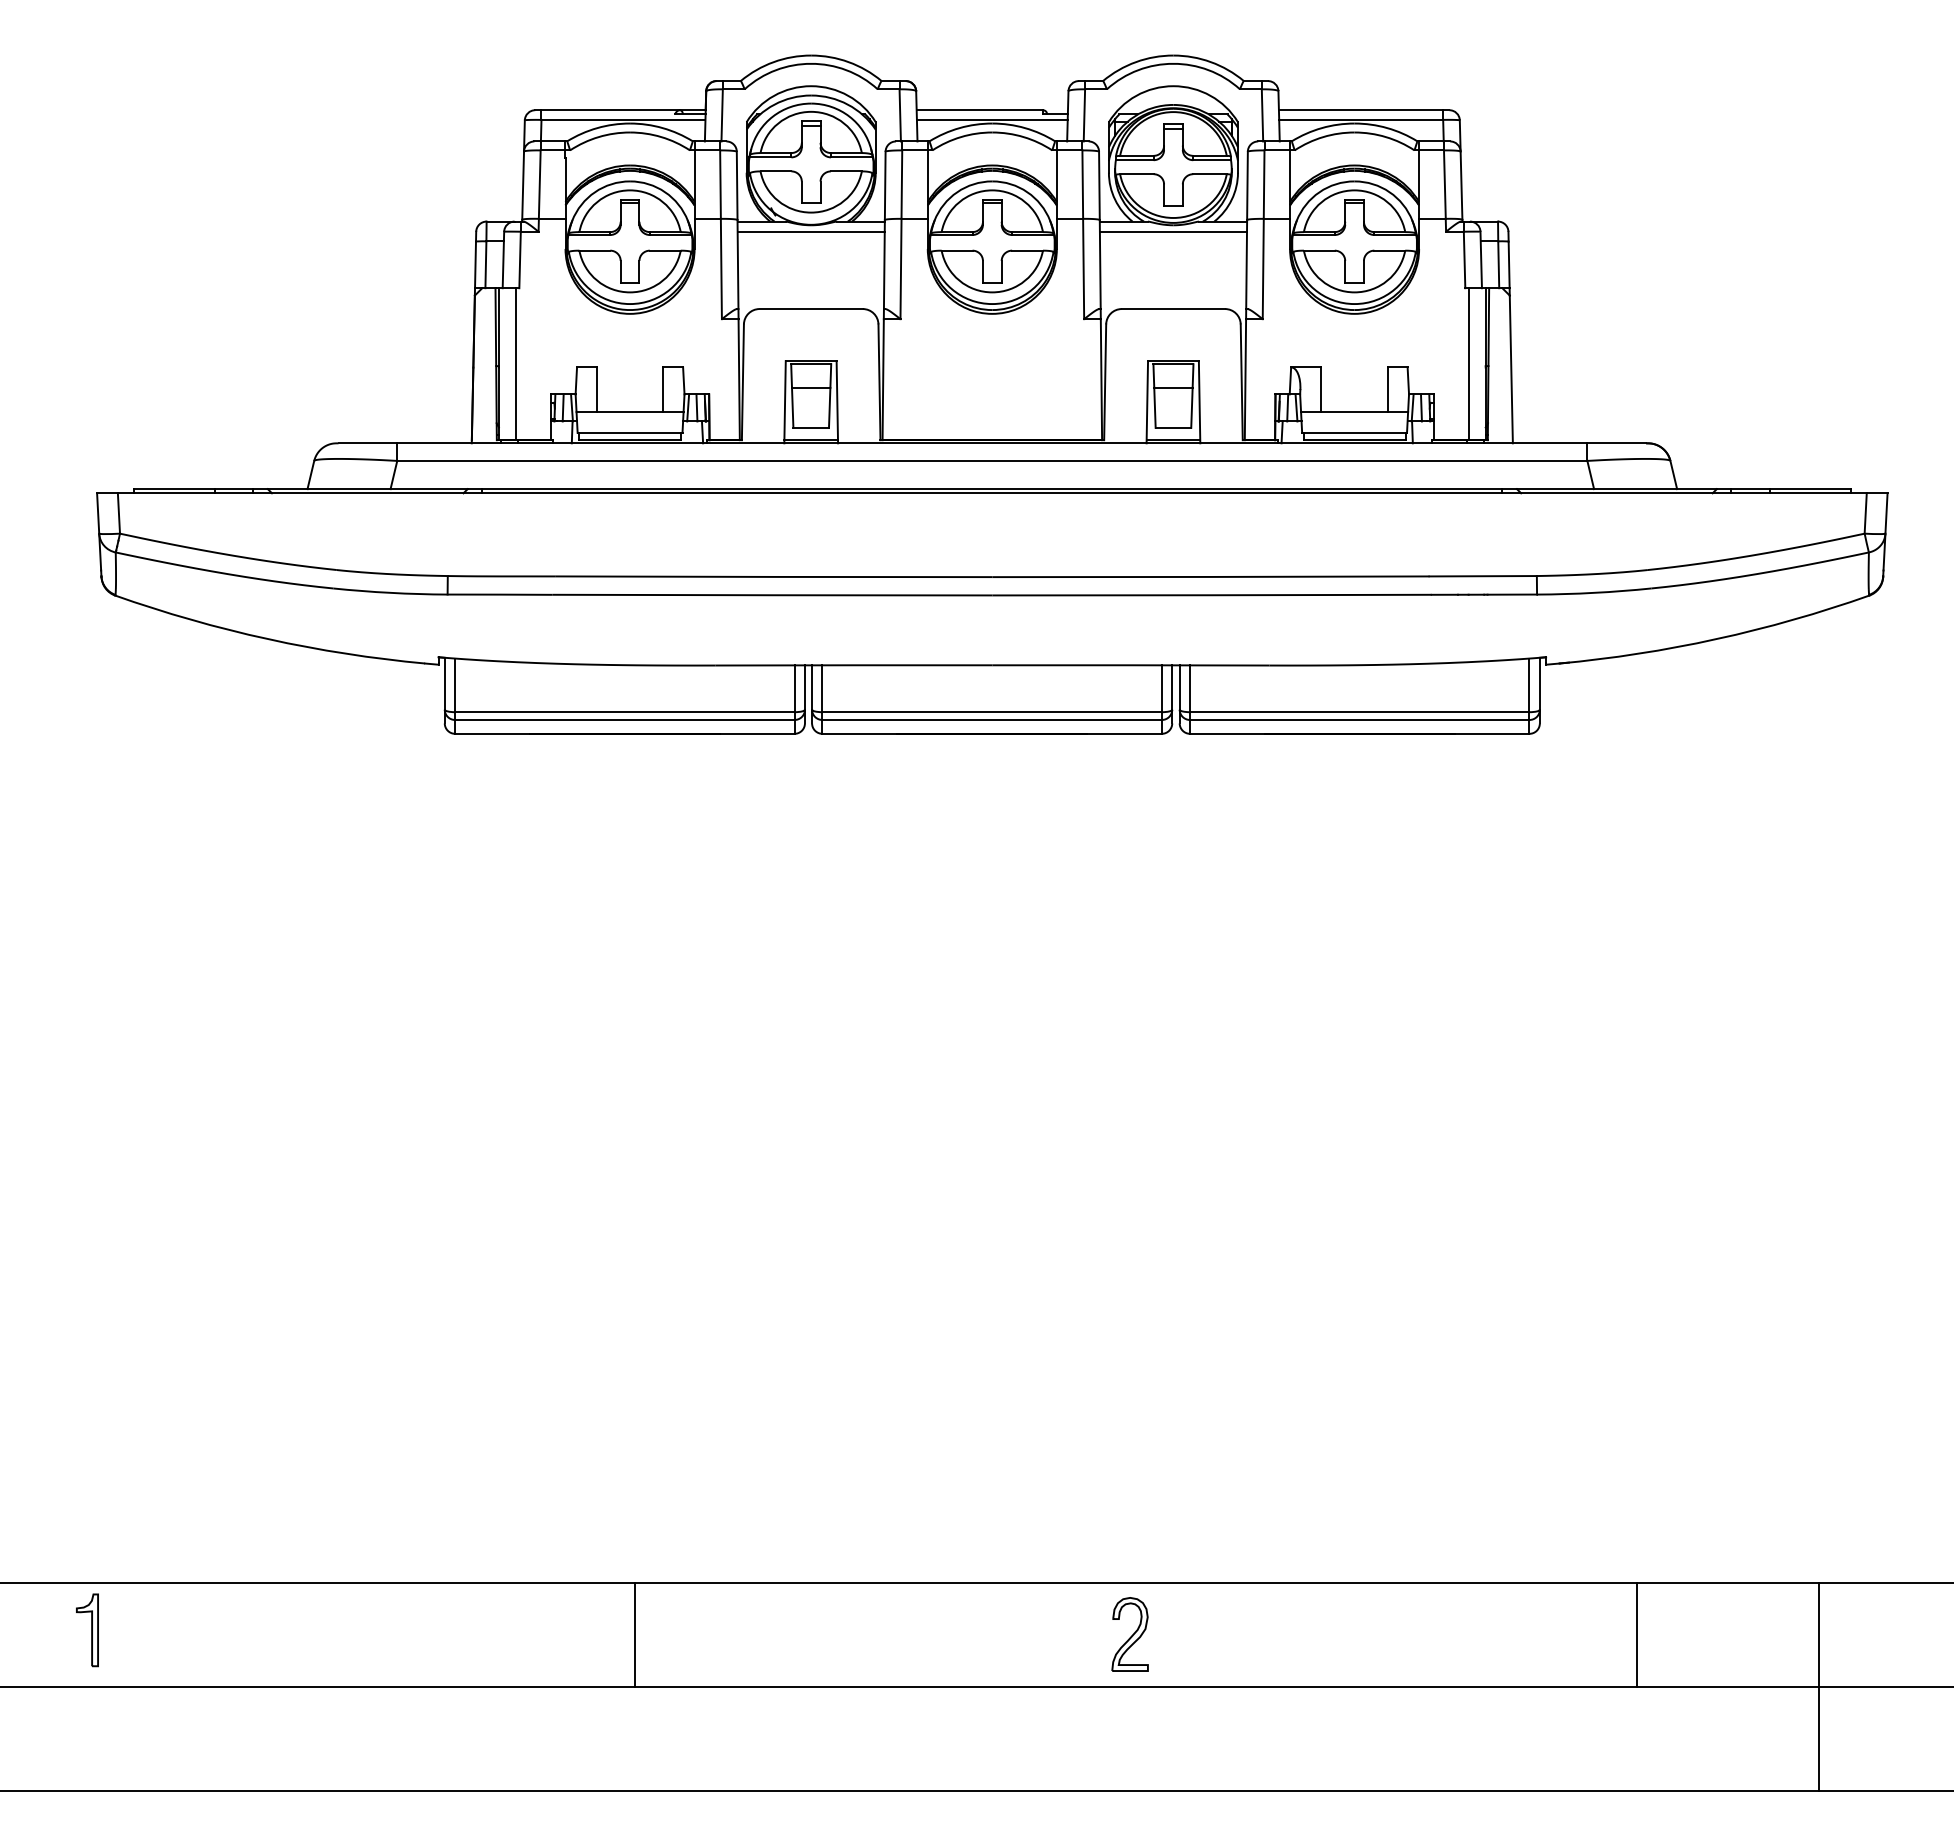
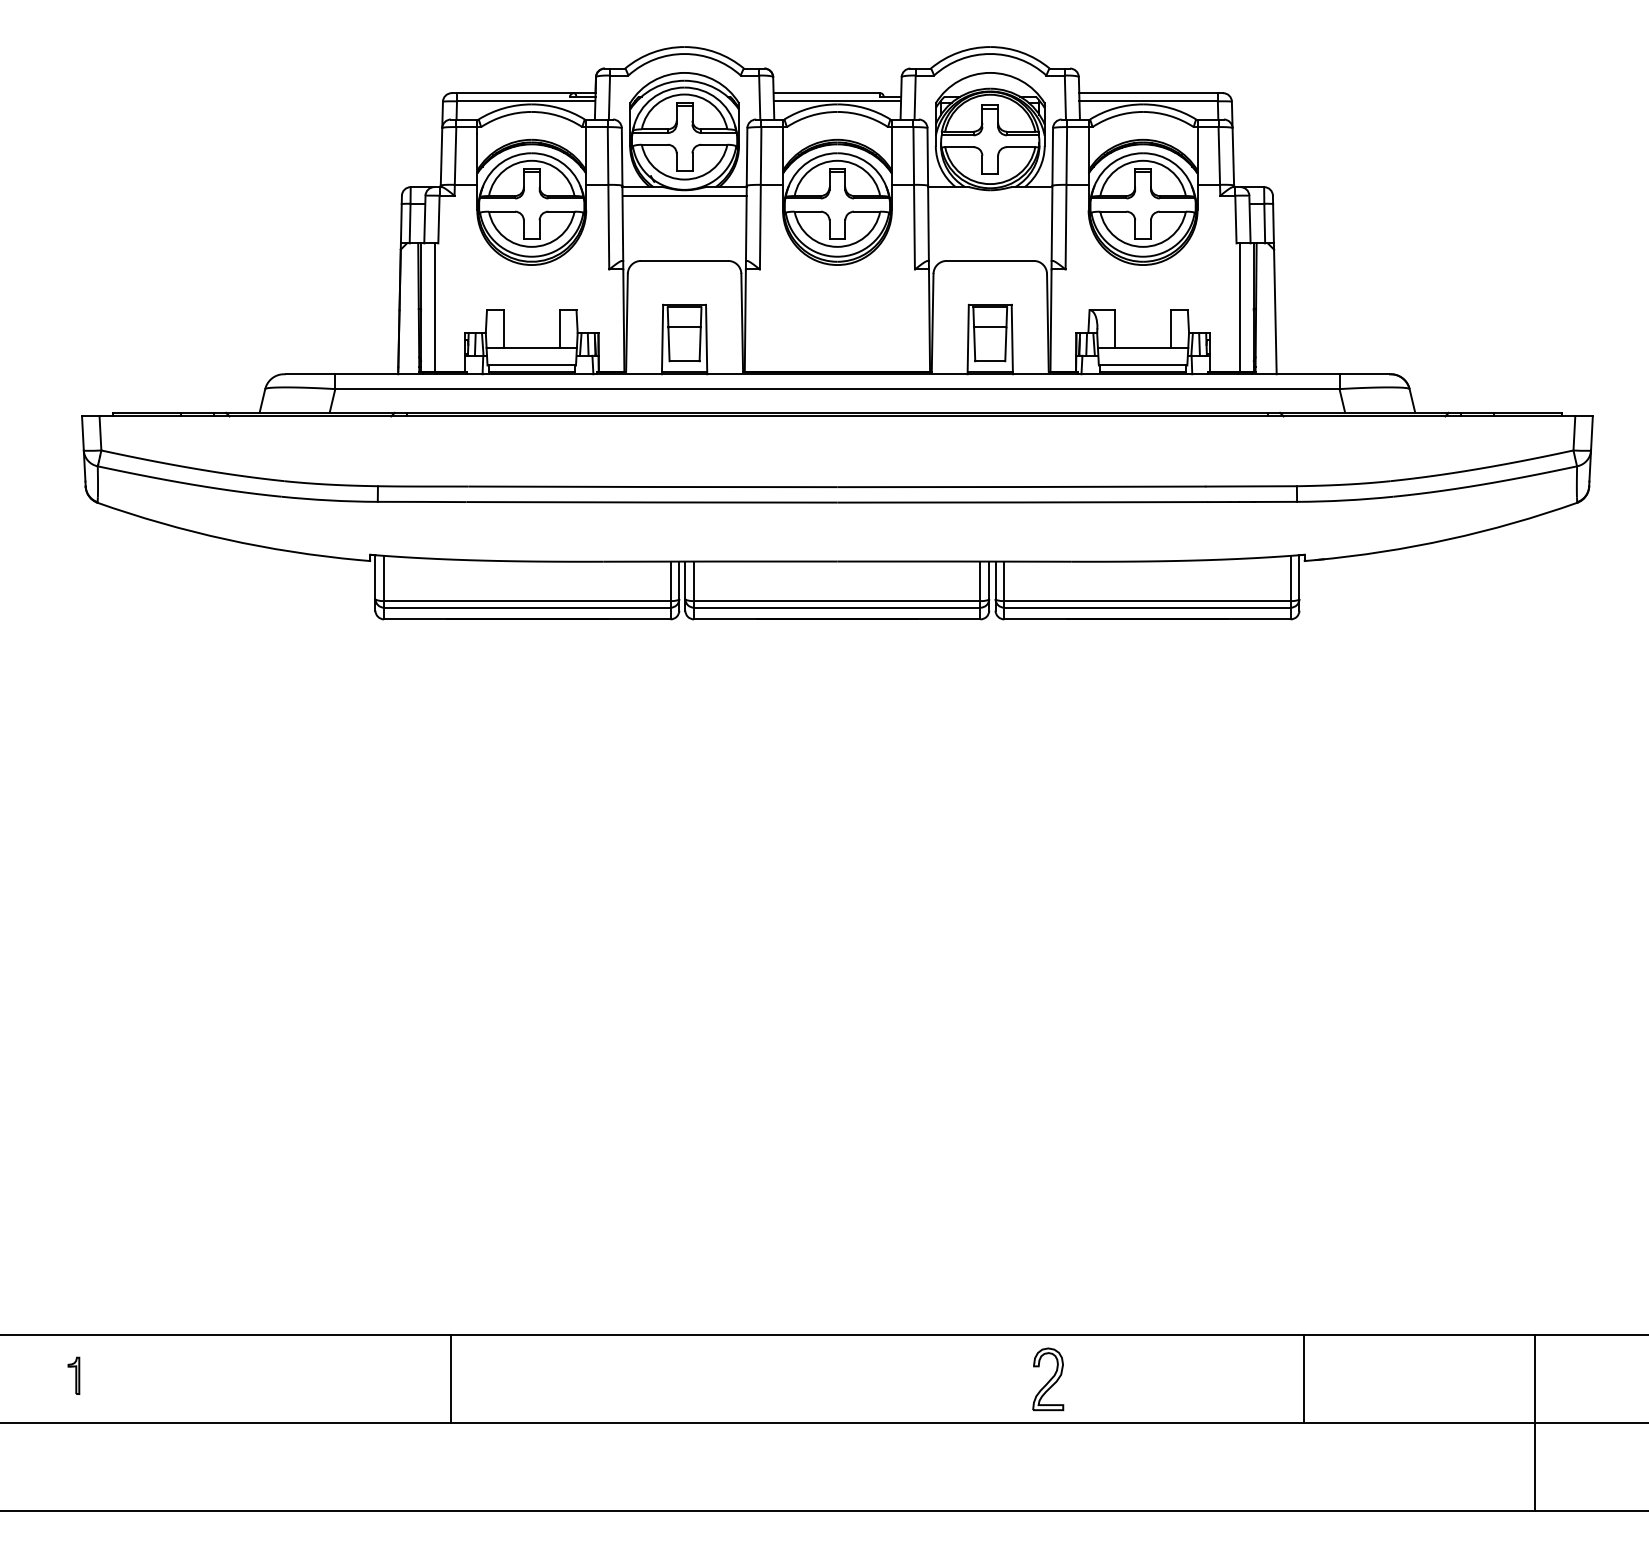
line: (1173, 231) -> (990, 195), removed
part: (87, 1630) -> (73, 1375), size x0.6
line: (635, 1634) -> (451, 1379), moved
part: (1129, 1634) -> (1047, 1379), moved
line: (1637, 1634) -> (1304, 1379), moved

